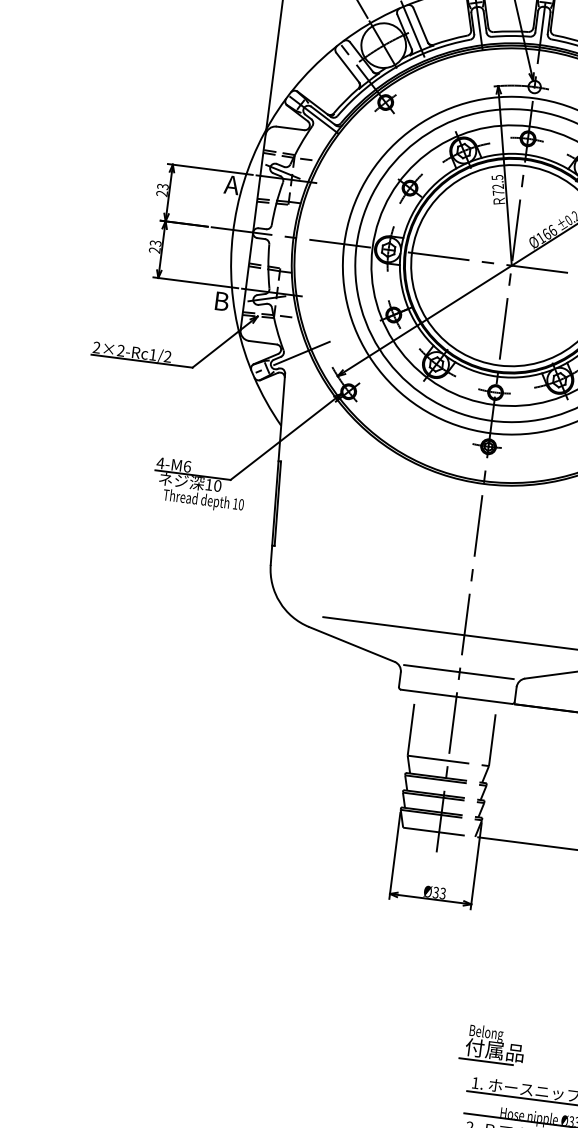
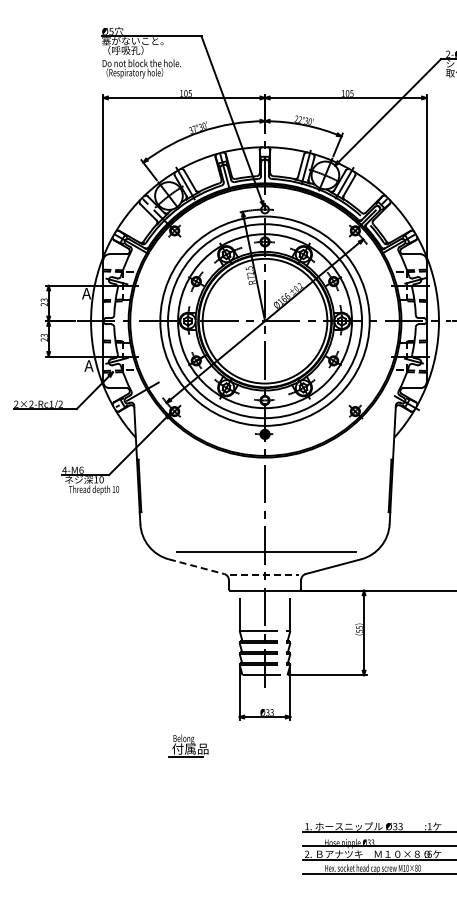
text: (220, 300) -> (88, 365), B -> A
line: (351, 644) -> (196, 566), solid -> dashed
line: (460, 672) -> (265, 575), solid -> dashed
part: (492, 1044) -> (188, 745), moved

